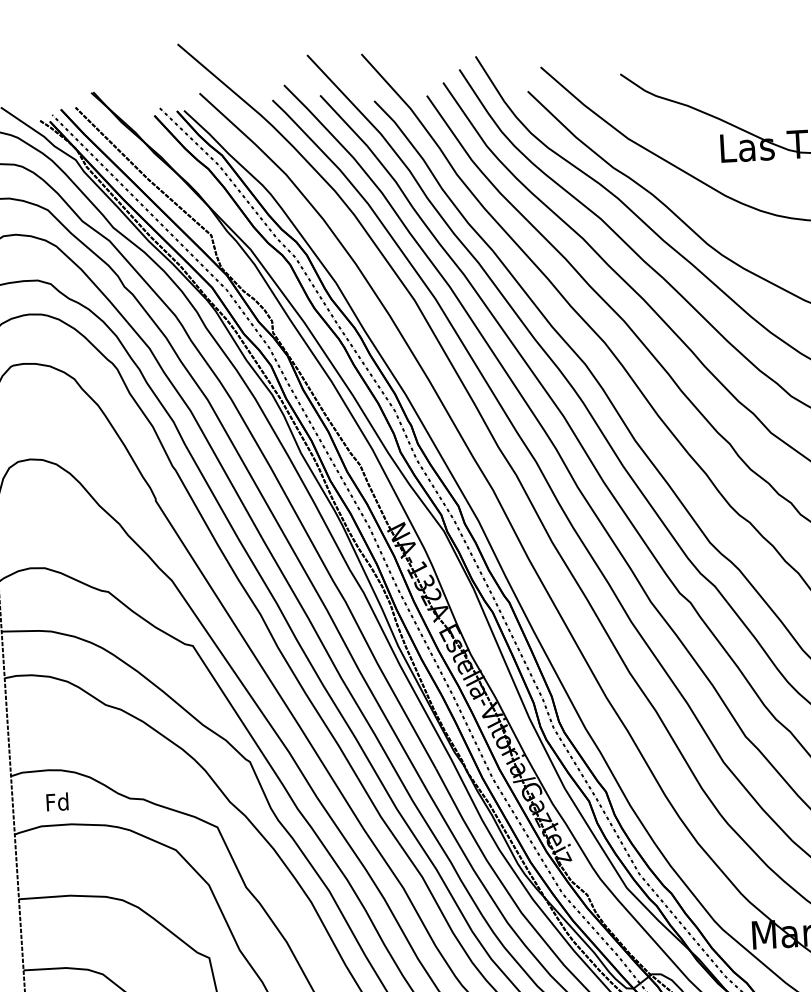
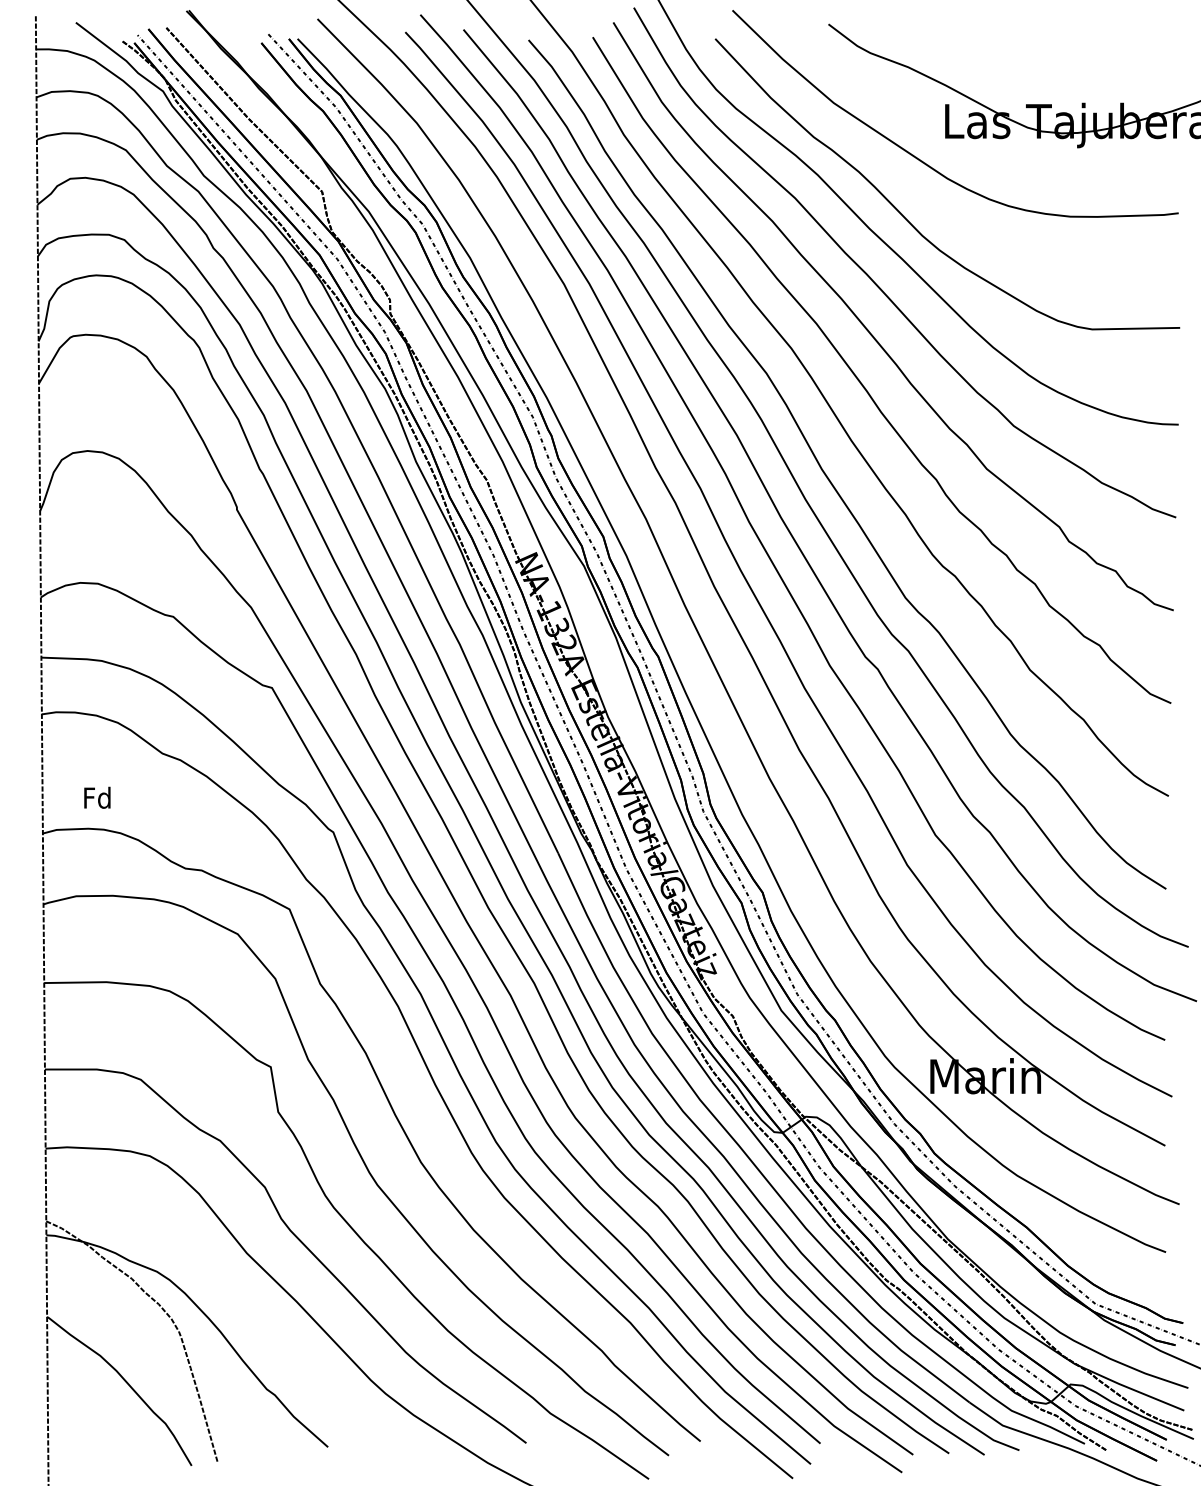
text: (57, 801) -> (97, 797), moved

